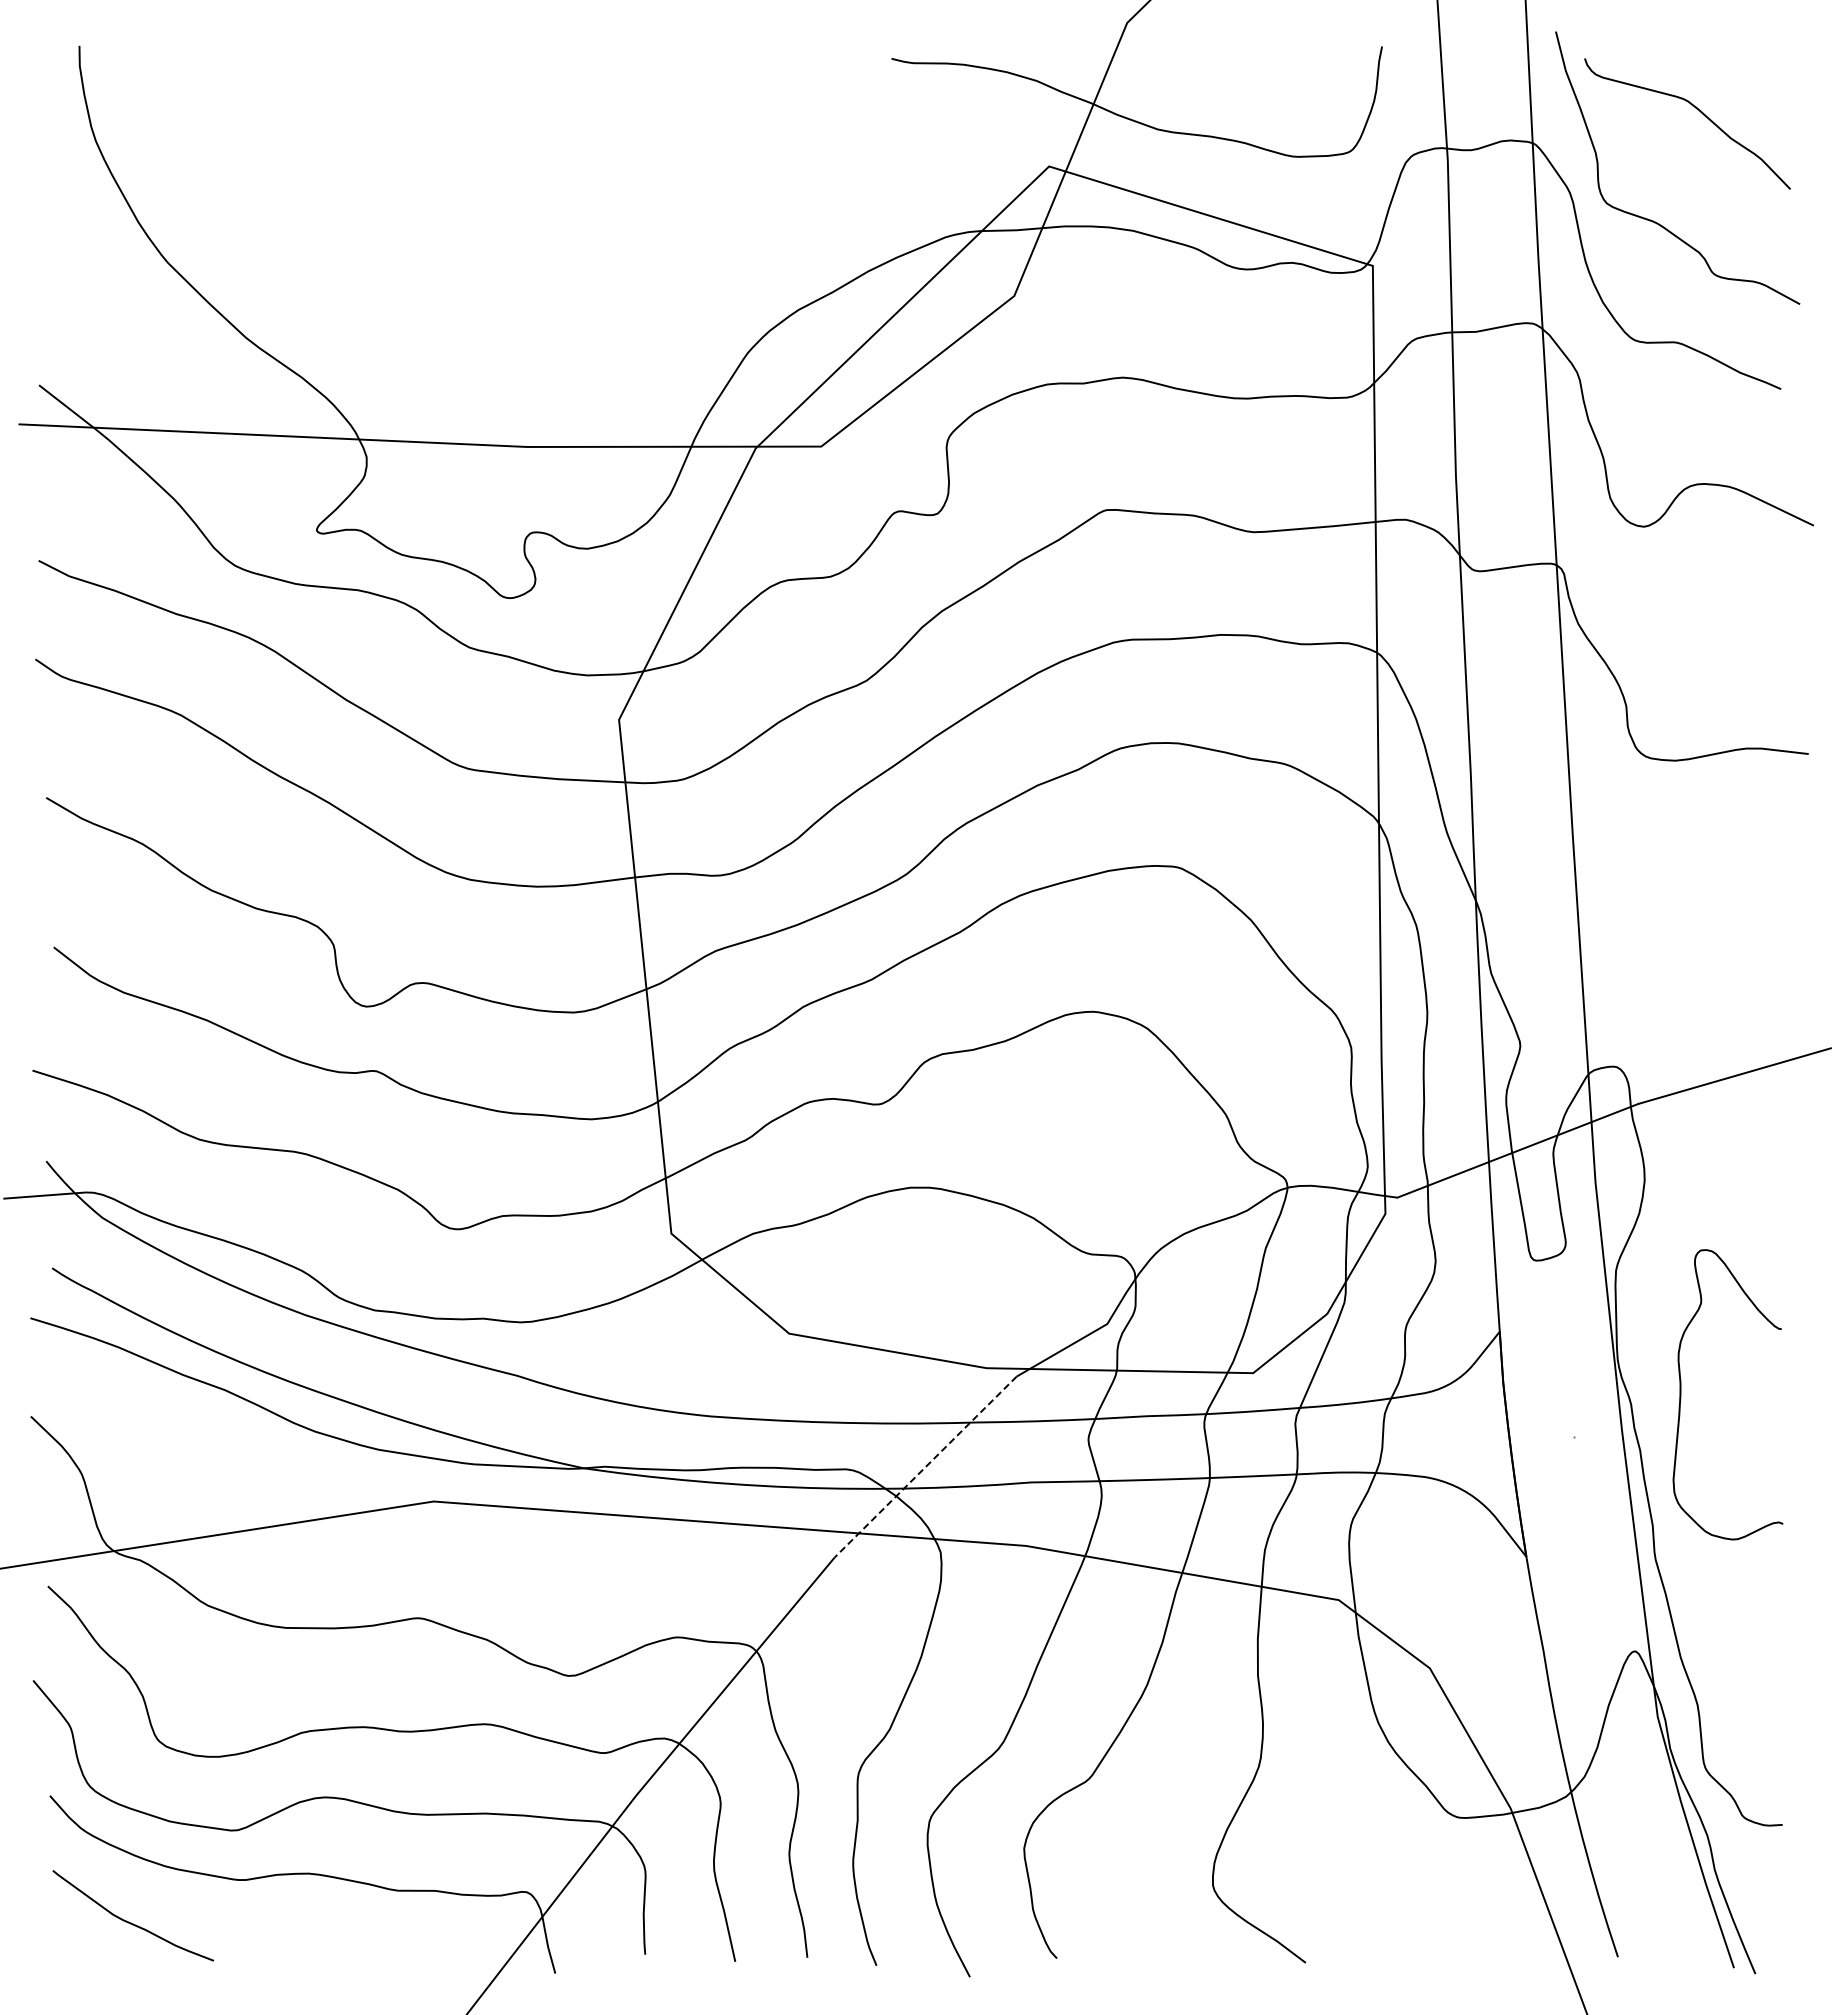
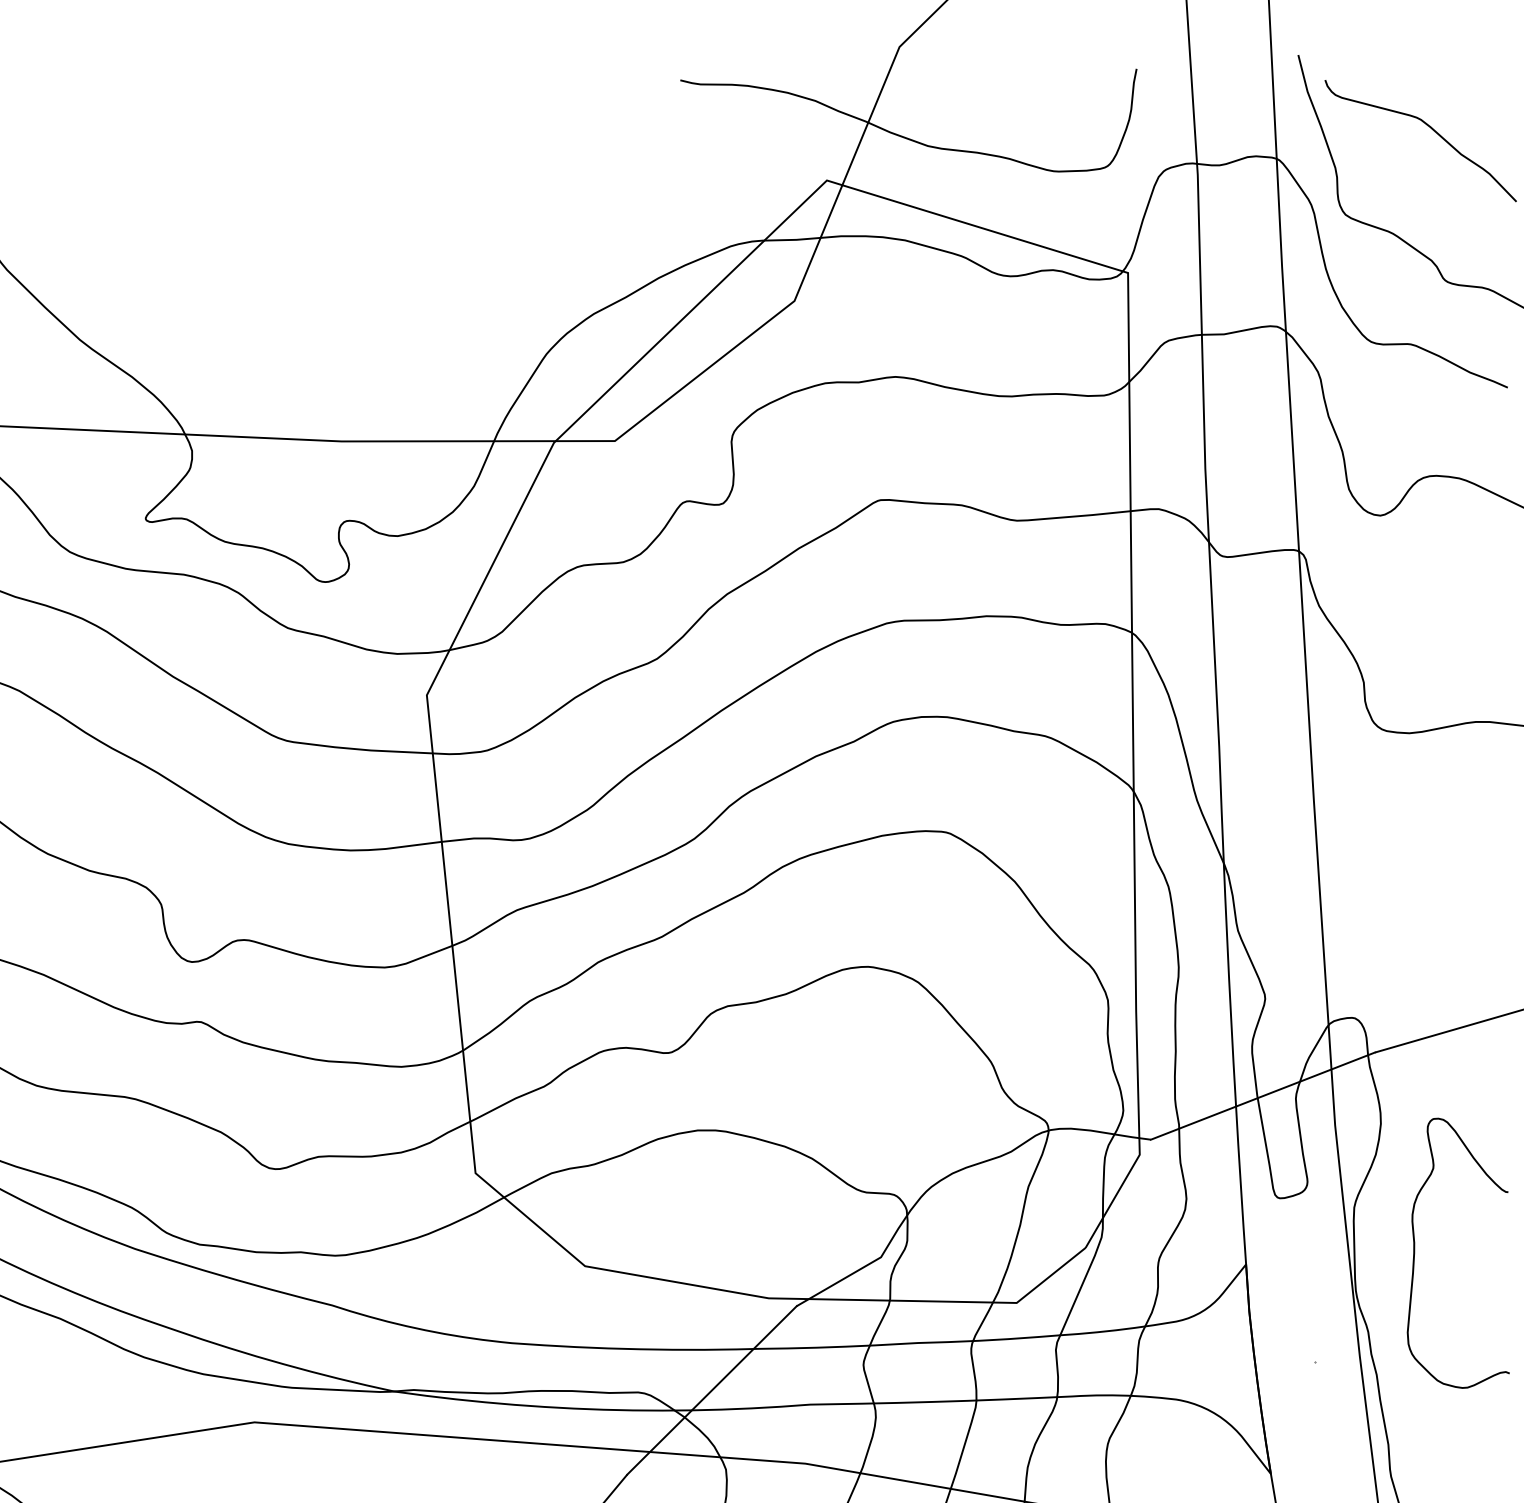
curve: (1681, 1394) -> (1415, 1253), moved
line: (925, 1467) -> (711, 1390), dashed -> solid

